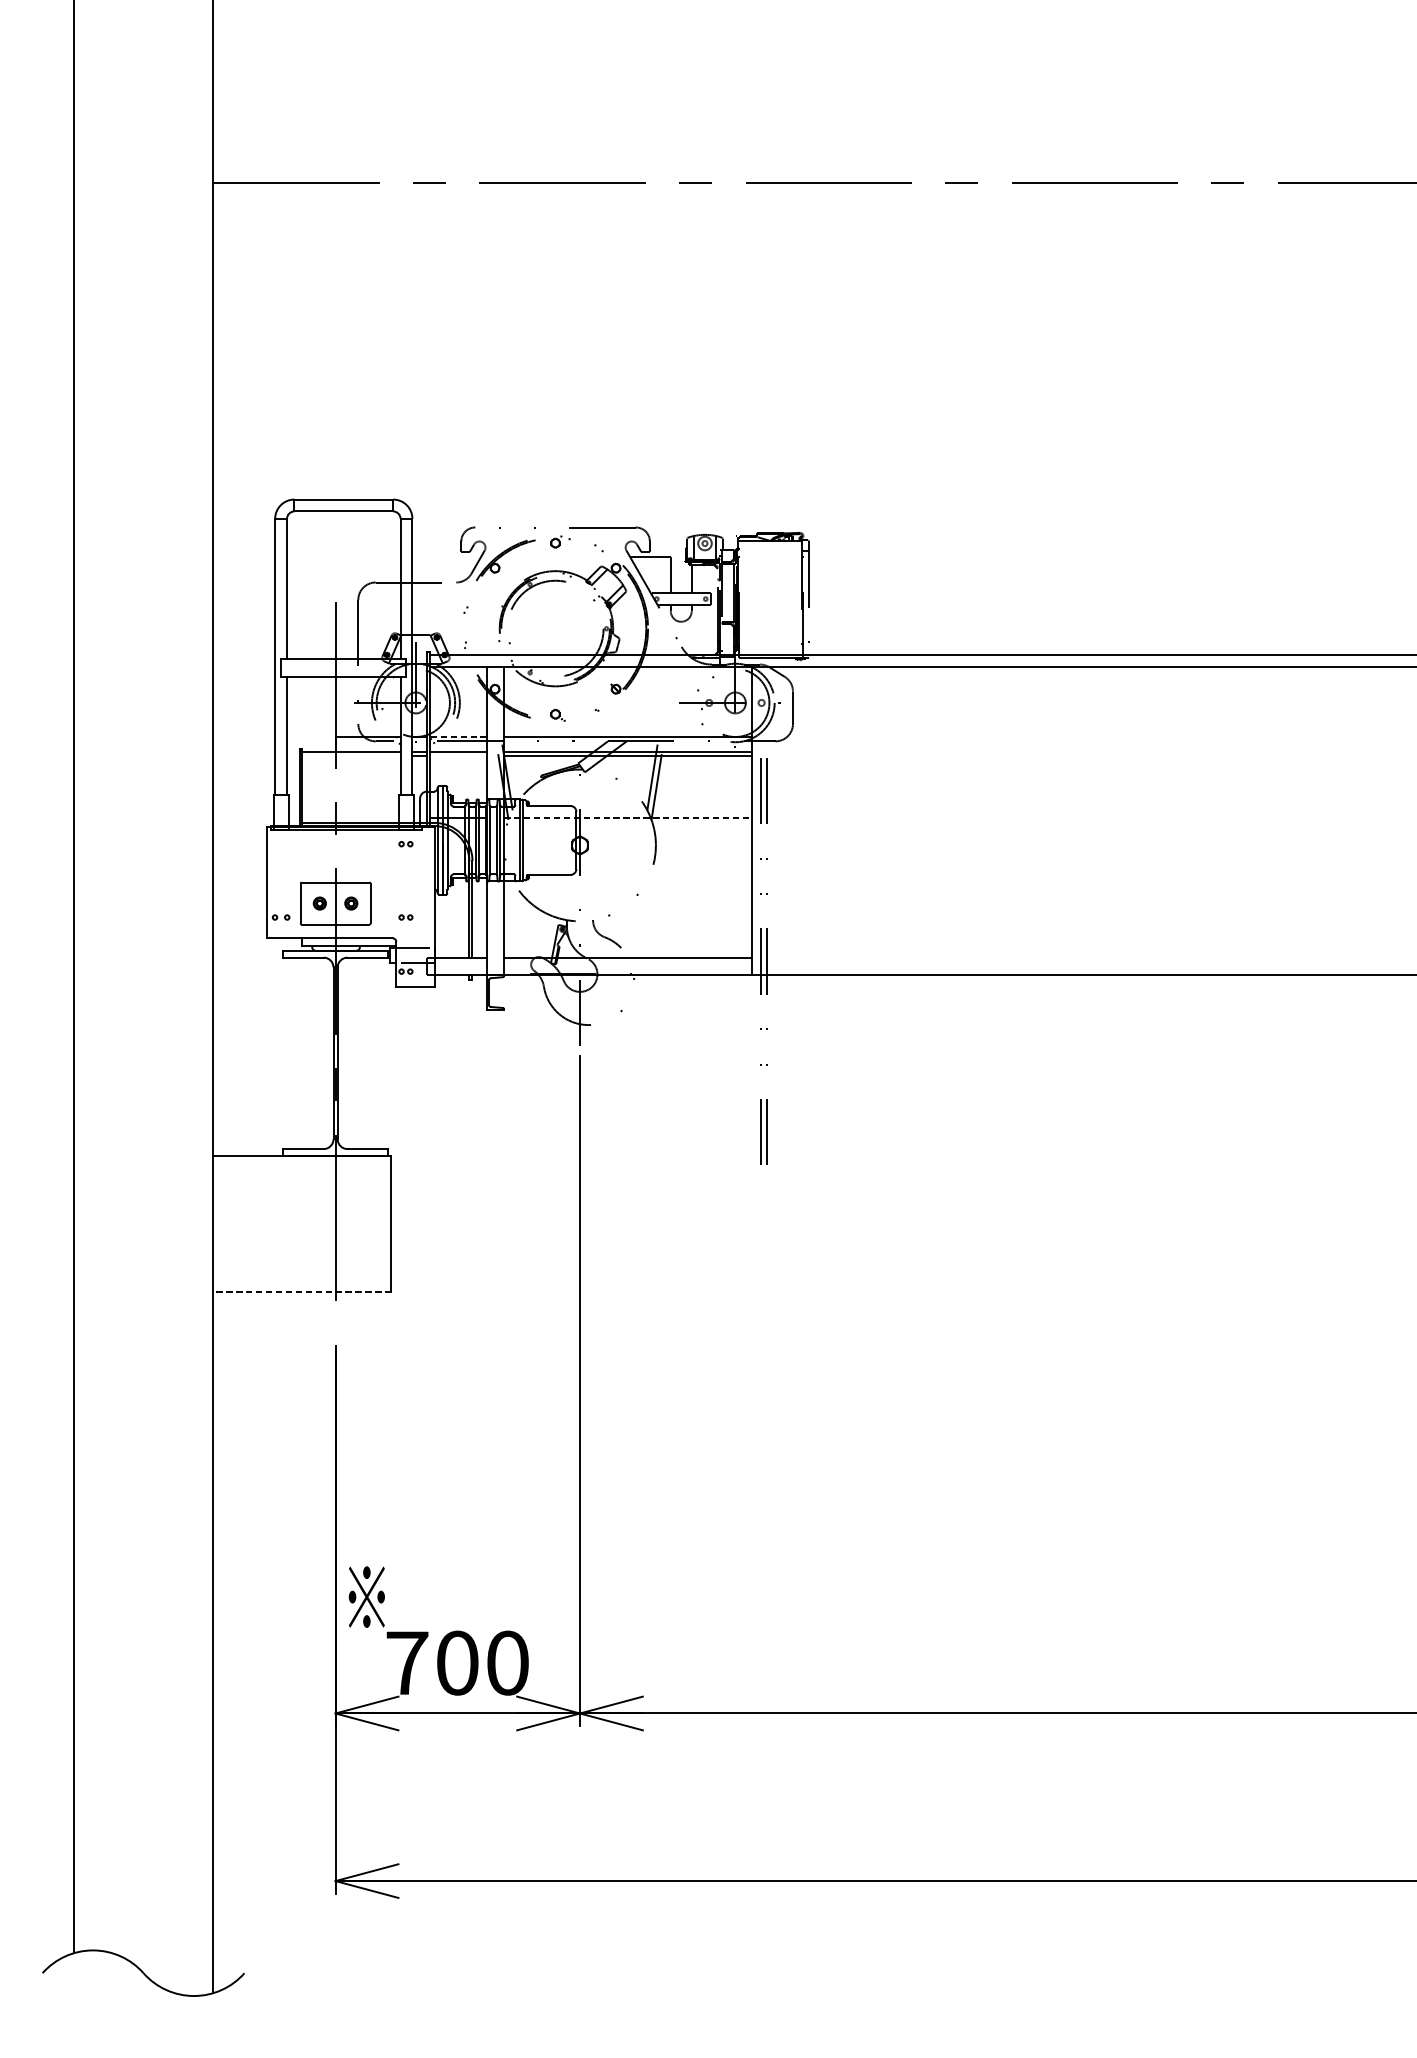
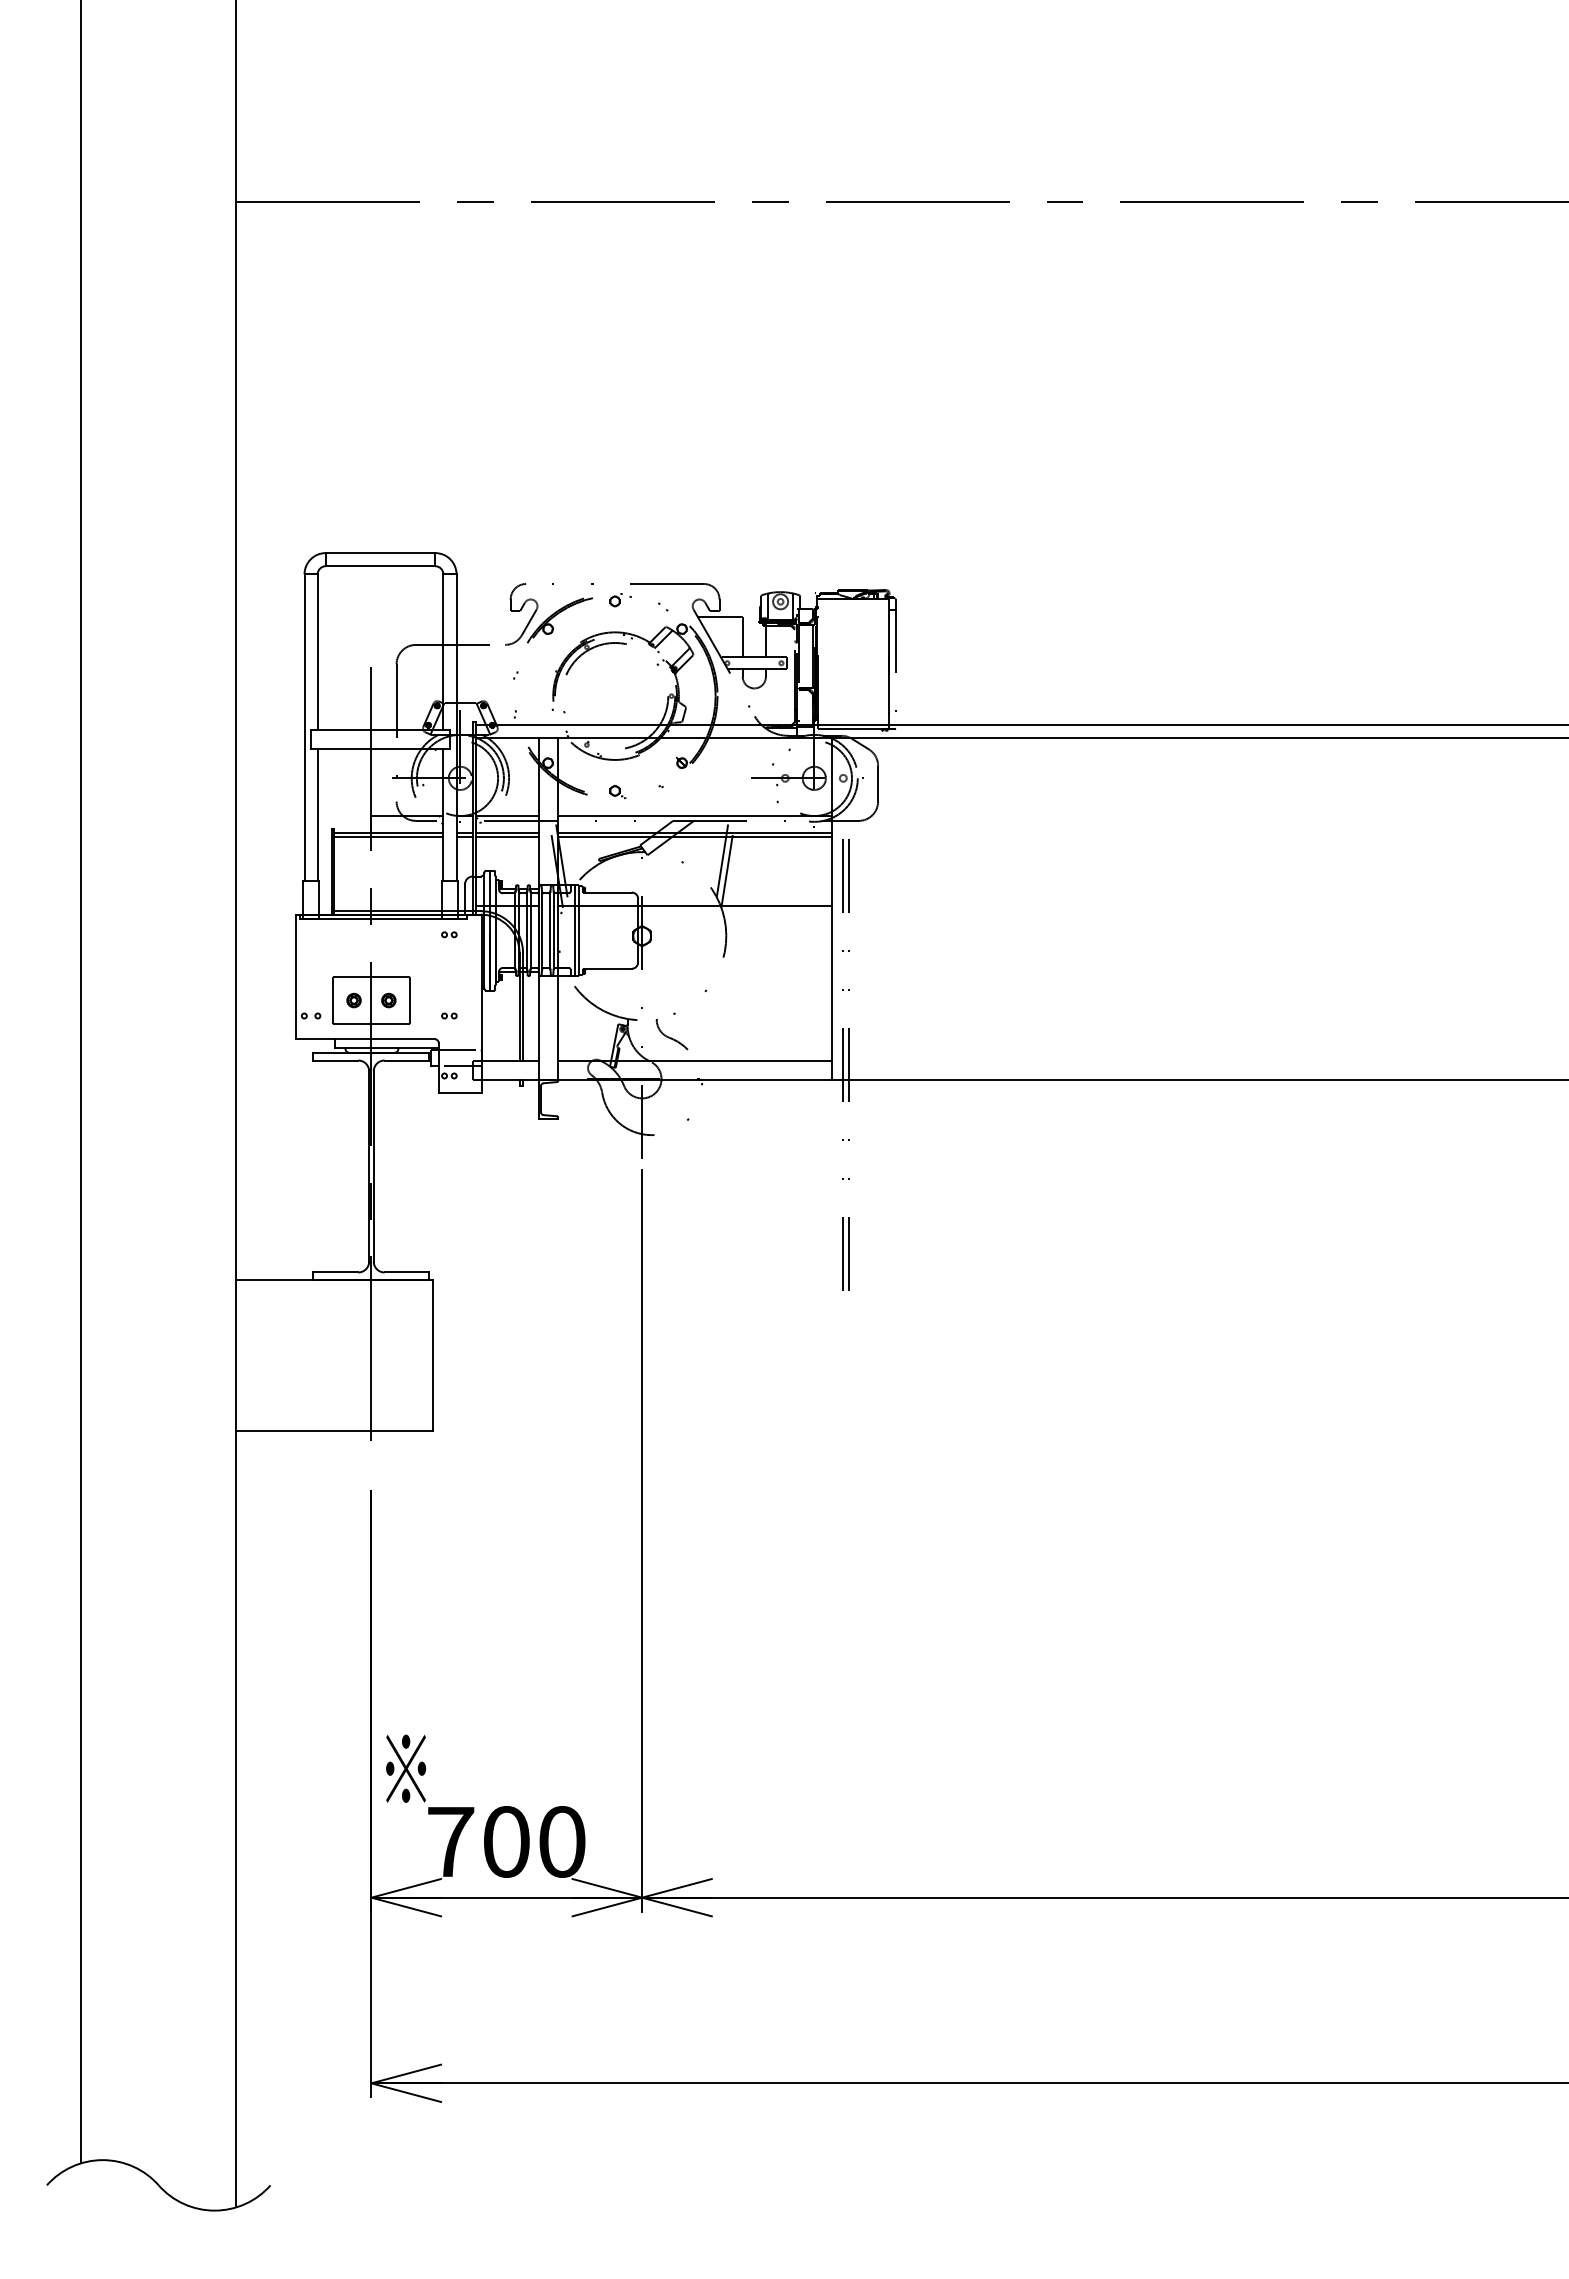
line: (458, 737) -> (507, 816), dashed -> solid
line: (350, 755) -> (388, 836), added
line: (457, 755) -> (506, 836), added
line: (628, 817) -> (695, 905), dashed -> solid
line: (302, 1292) -> (334, 1431), dashed -> solid

